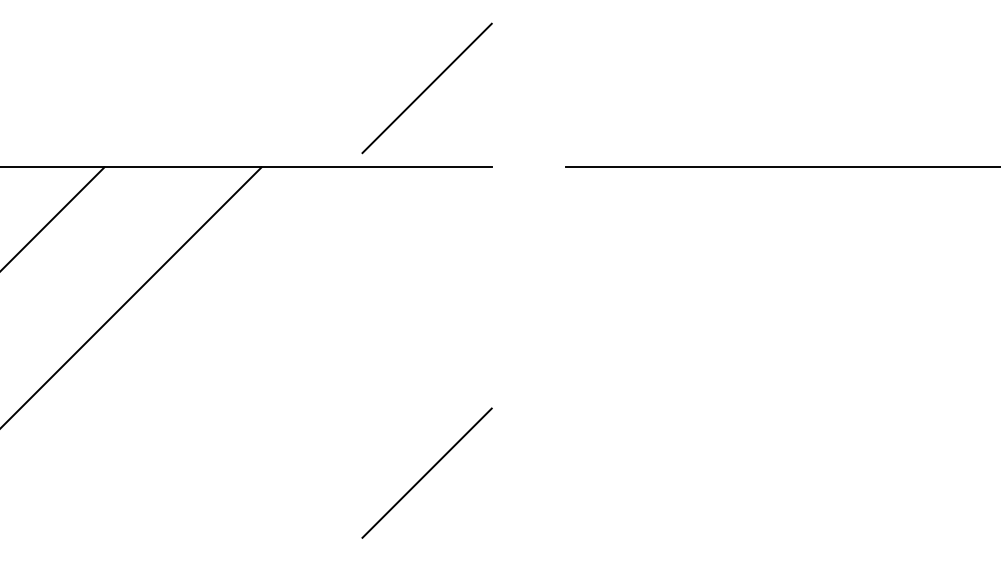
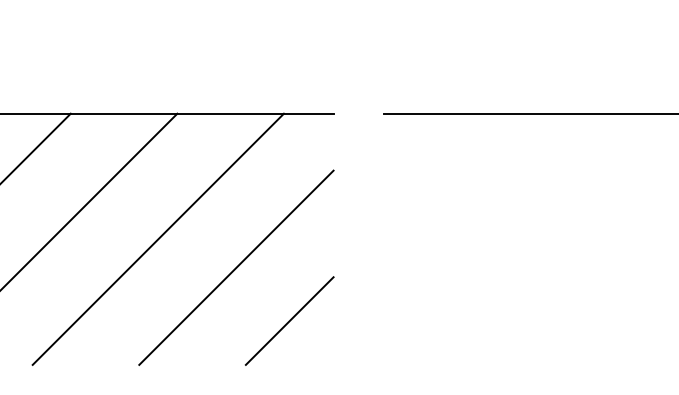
line: (426, 87) -> (289, 59), removed
line: (232, 351) -> (157, 238), added
line: (348, 394) -> (236, 267), added

